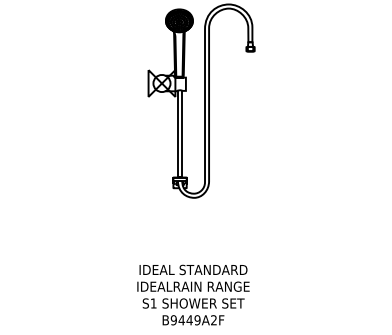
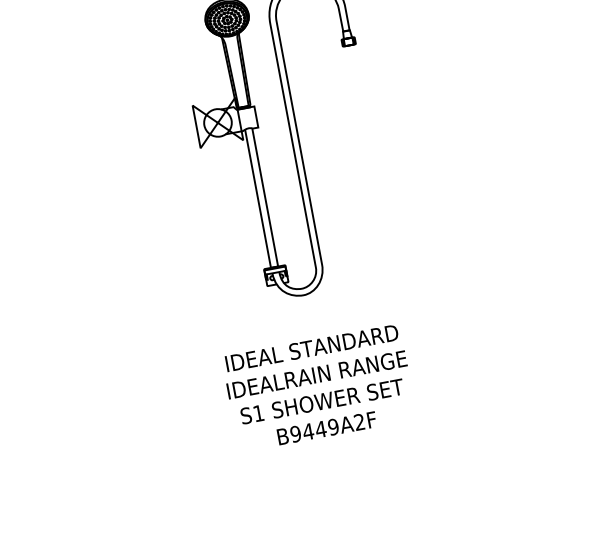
text: (193, 294) -> (319, 387), moved

